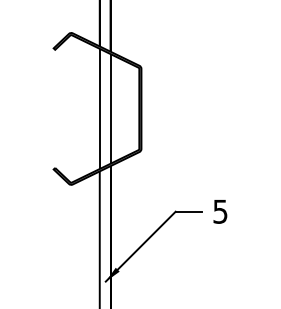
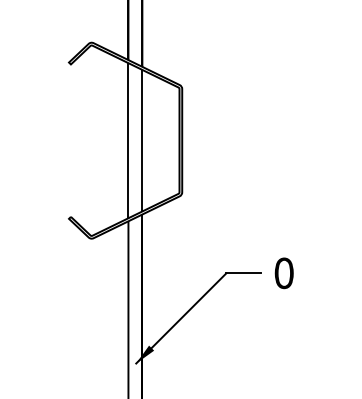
text: (219, 211) -> (283, 273), 5 -> 0

